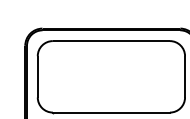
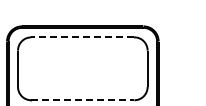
line: (111, 41) -> (82, 37), solid -> dashed
line: (111, 112) -> (82, 100), solid -> dashed

